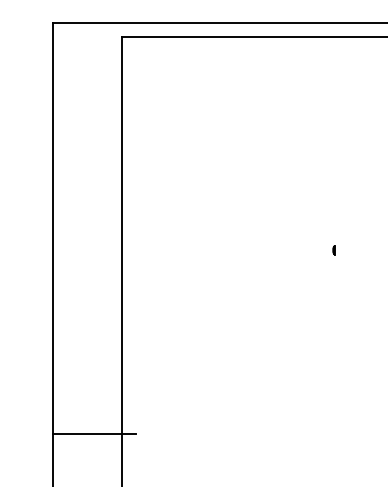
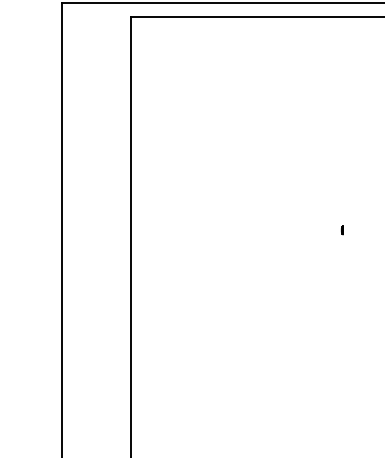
line: (94, 434) -> (103, 414), removed

